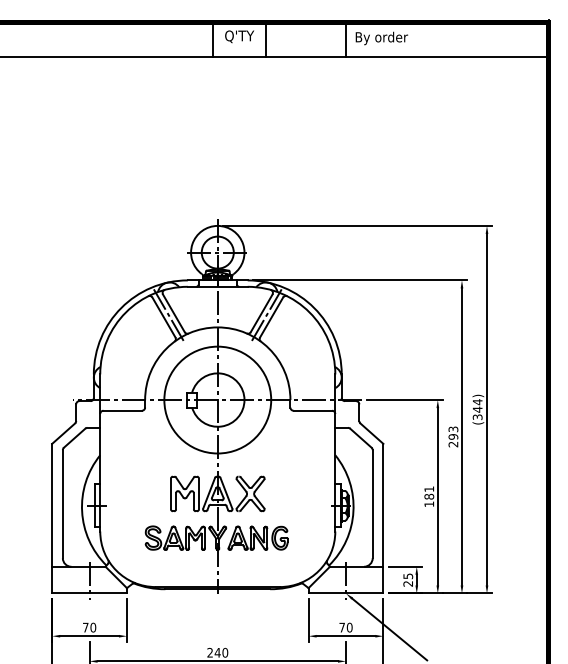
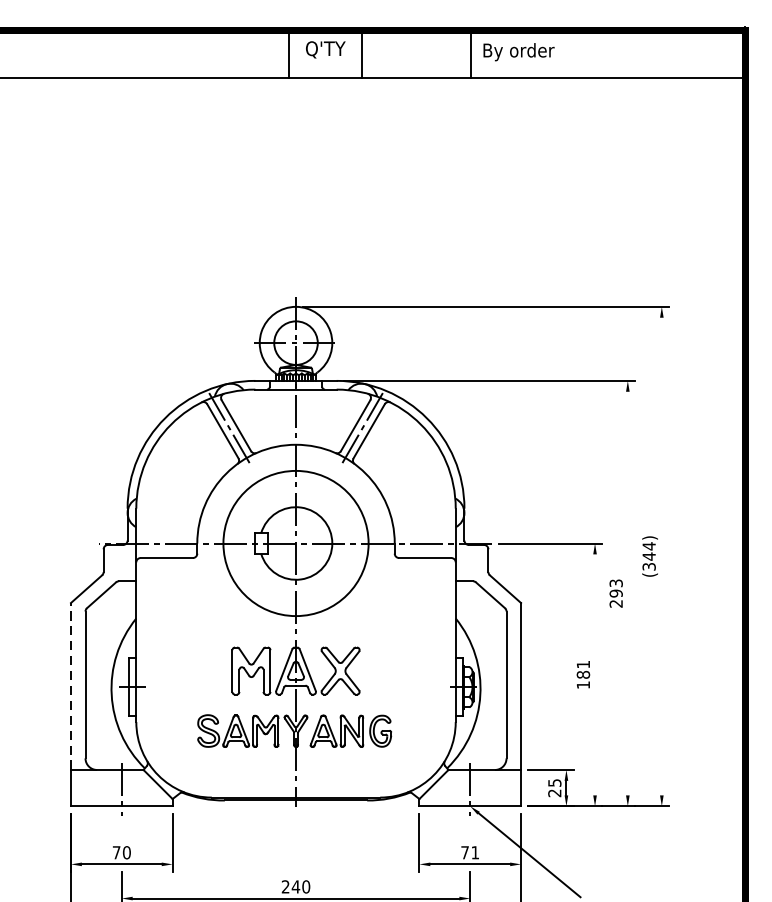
line: (487, 409) -> (662, 556), removed
line: (461, 436) -> (627, 592), removed
line: (437, 496) -> (594, 674), removed
line: (52, 504) -> (71, 685), solid -> dashed
text: (349, 627) -> (475, 852), 70 -> 71

